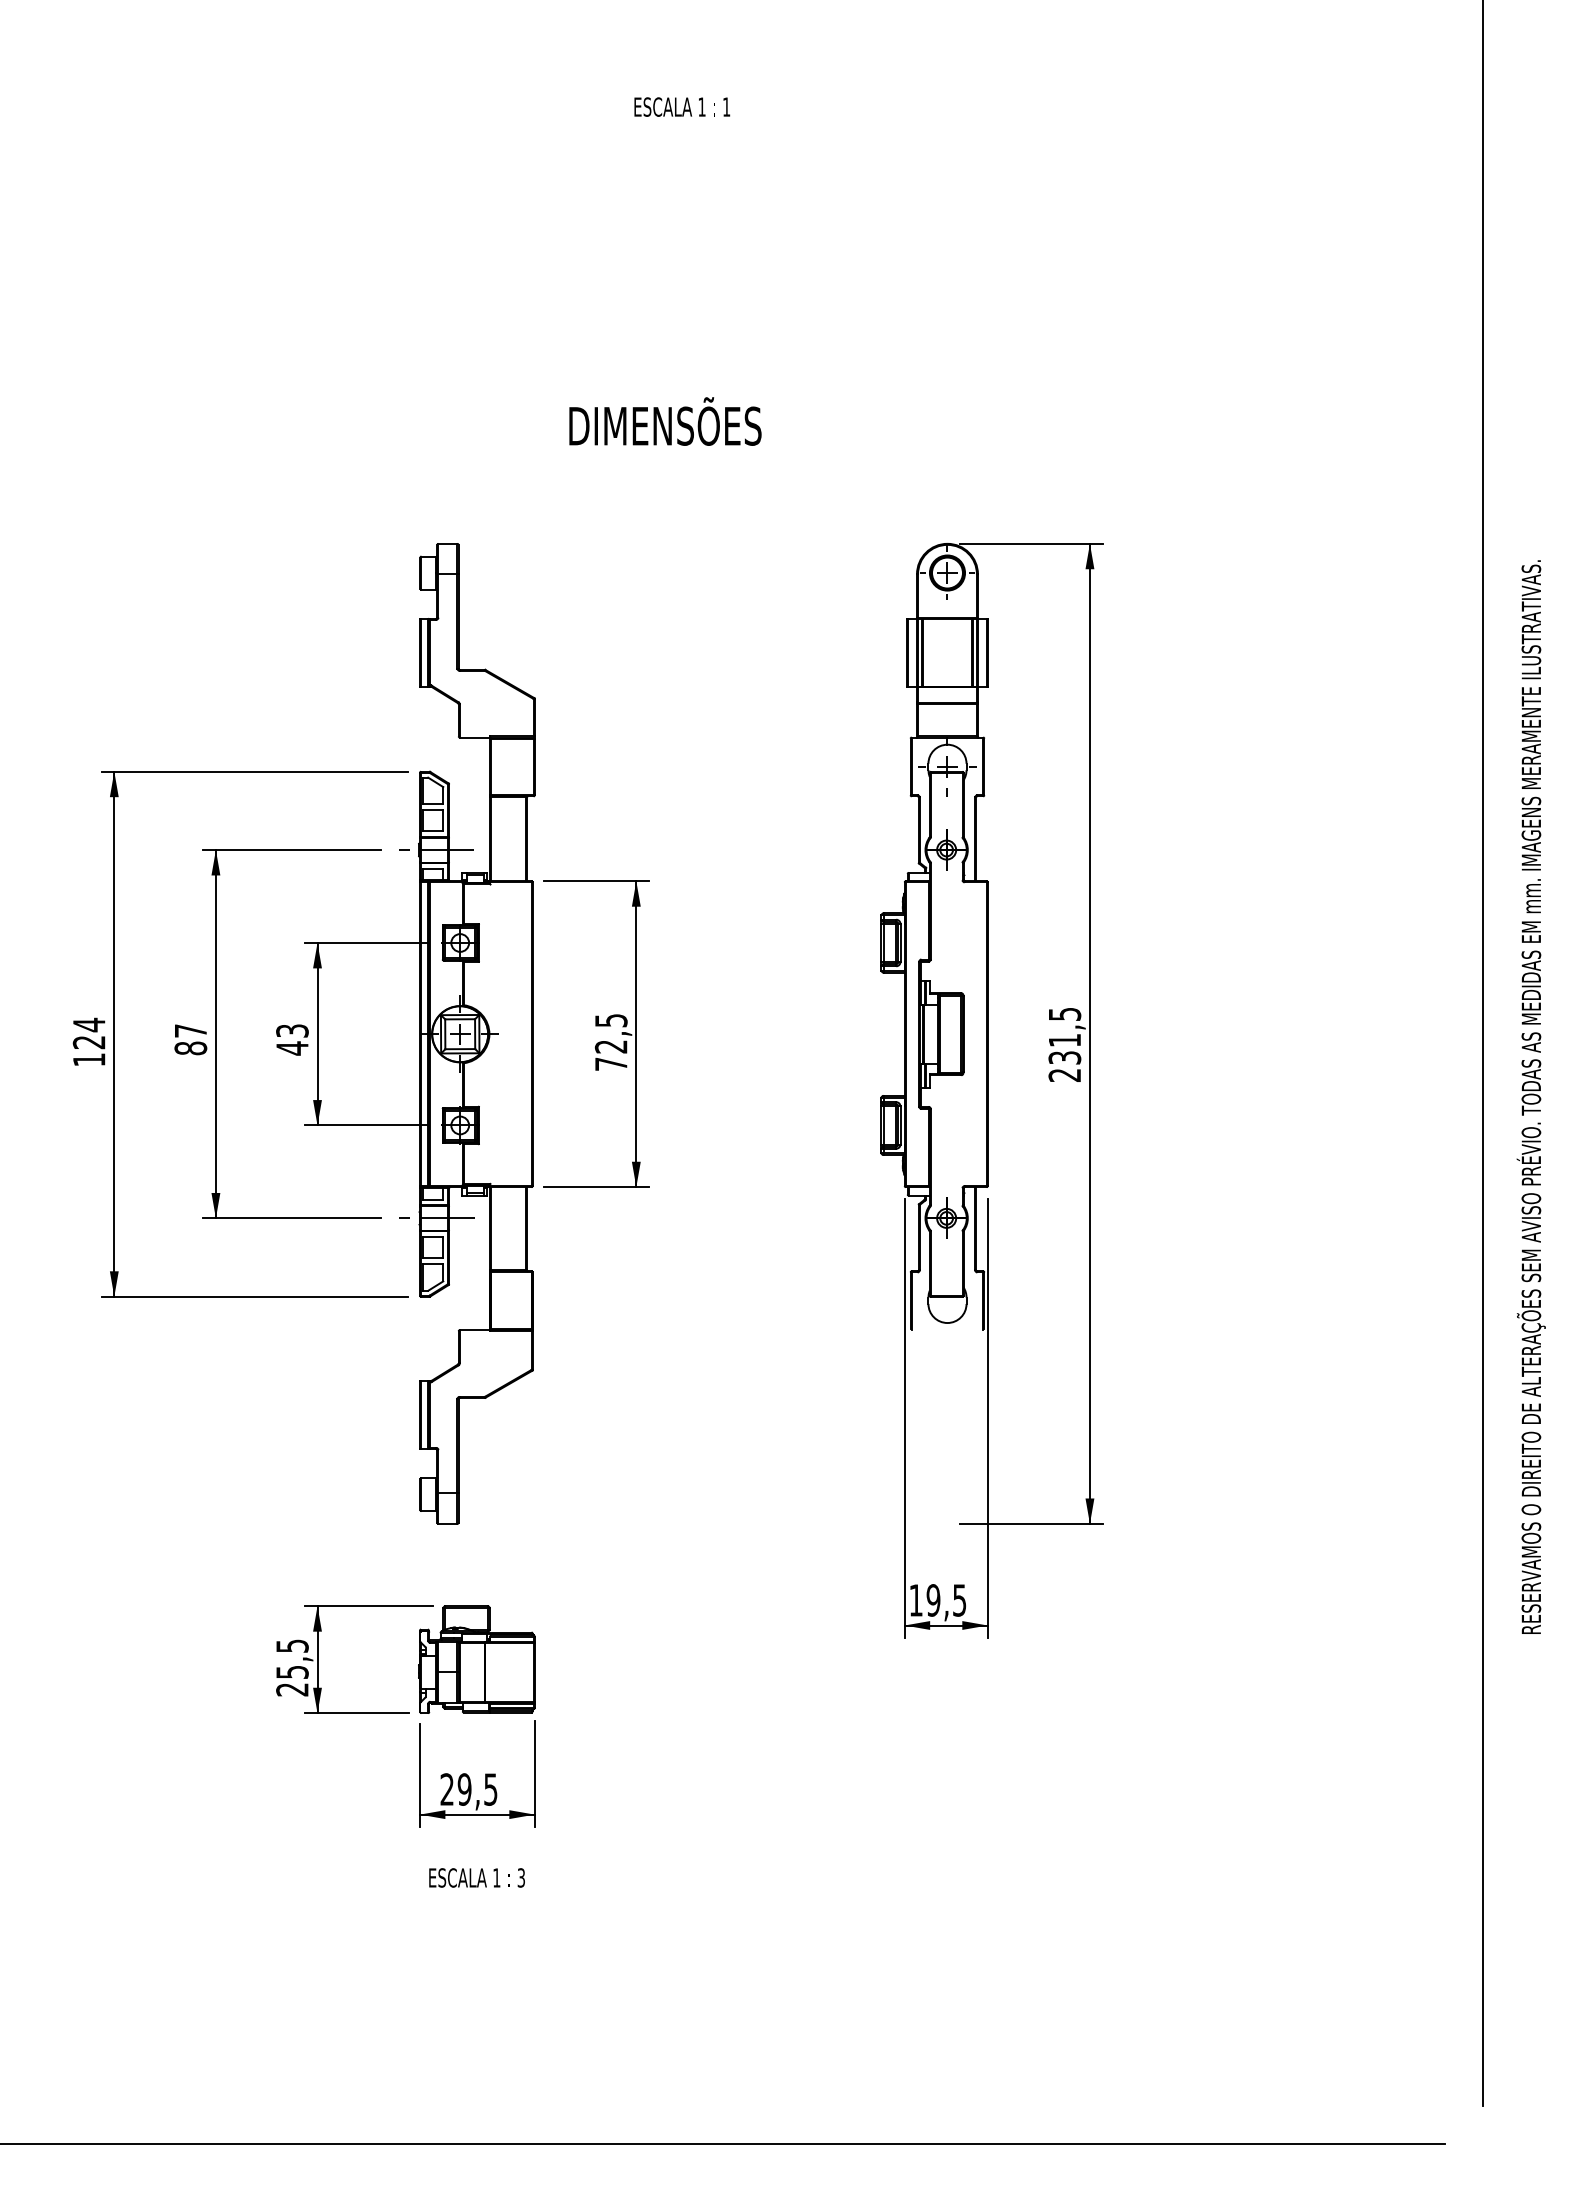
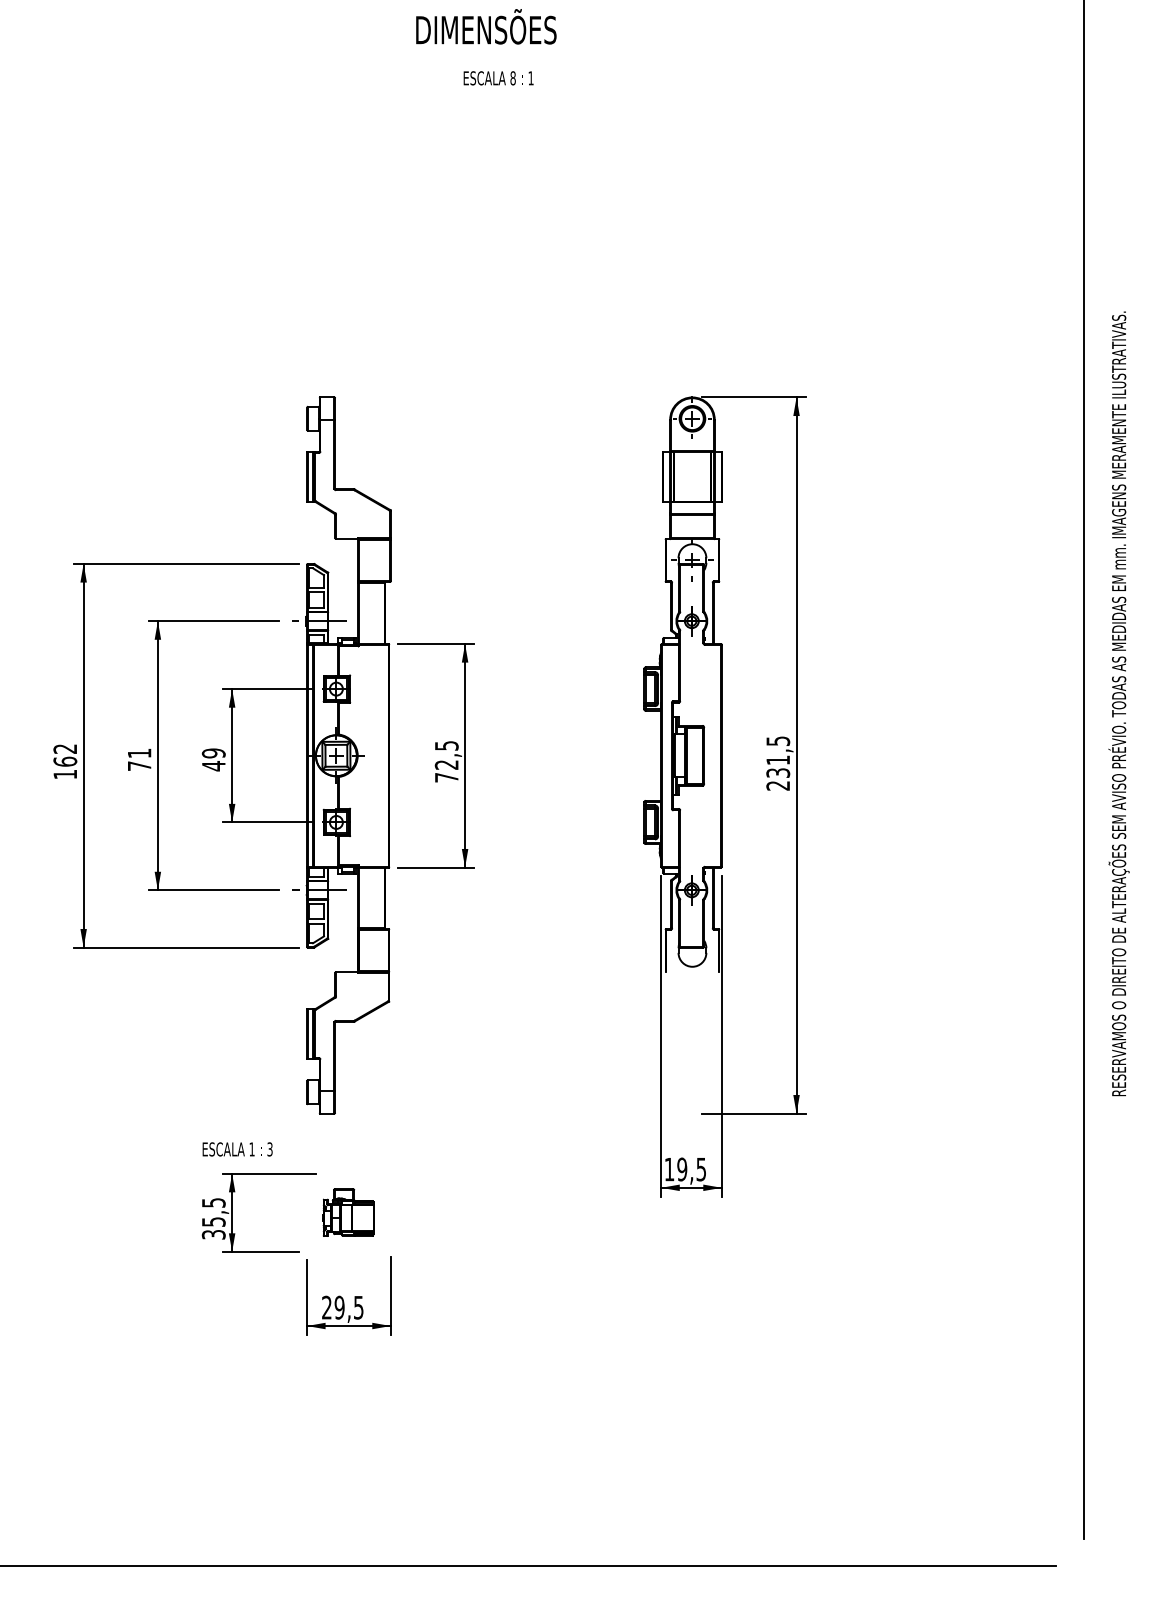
text: (701, 106) -> (512, 77), 1 -> 8
text: (665, 421) -> (486, 26), moved
text: (292, 1030) -> (213, 753), 43 -> 49
text: (88, 1033) -> (64, 755), 124 -> 162
text: (190, 1039) -> (139, 759), 87 -> 71
text: (1530, 1096) -> (1118, 703), moved
part: (476, 1659) -> (348, 1212), size x0.6
text: (292, 1689) -> (213, 1234), 25,5 -> 35,5
text: (476, 1877) -> (237, 1149), moved

